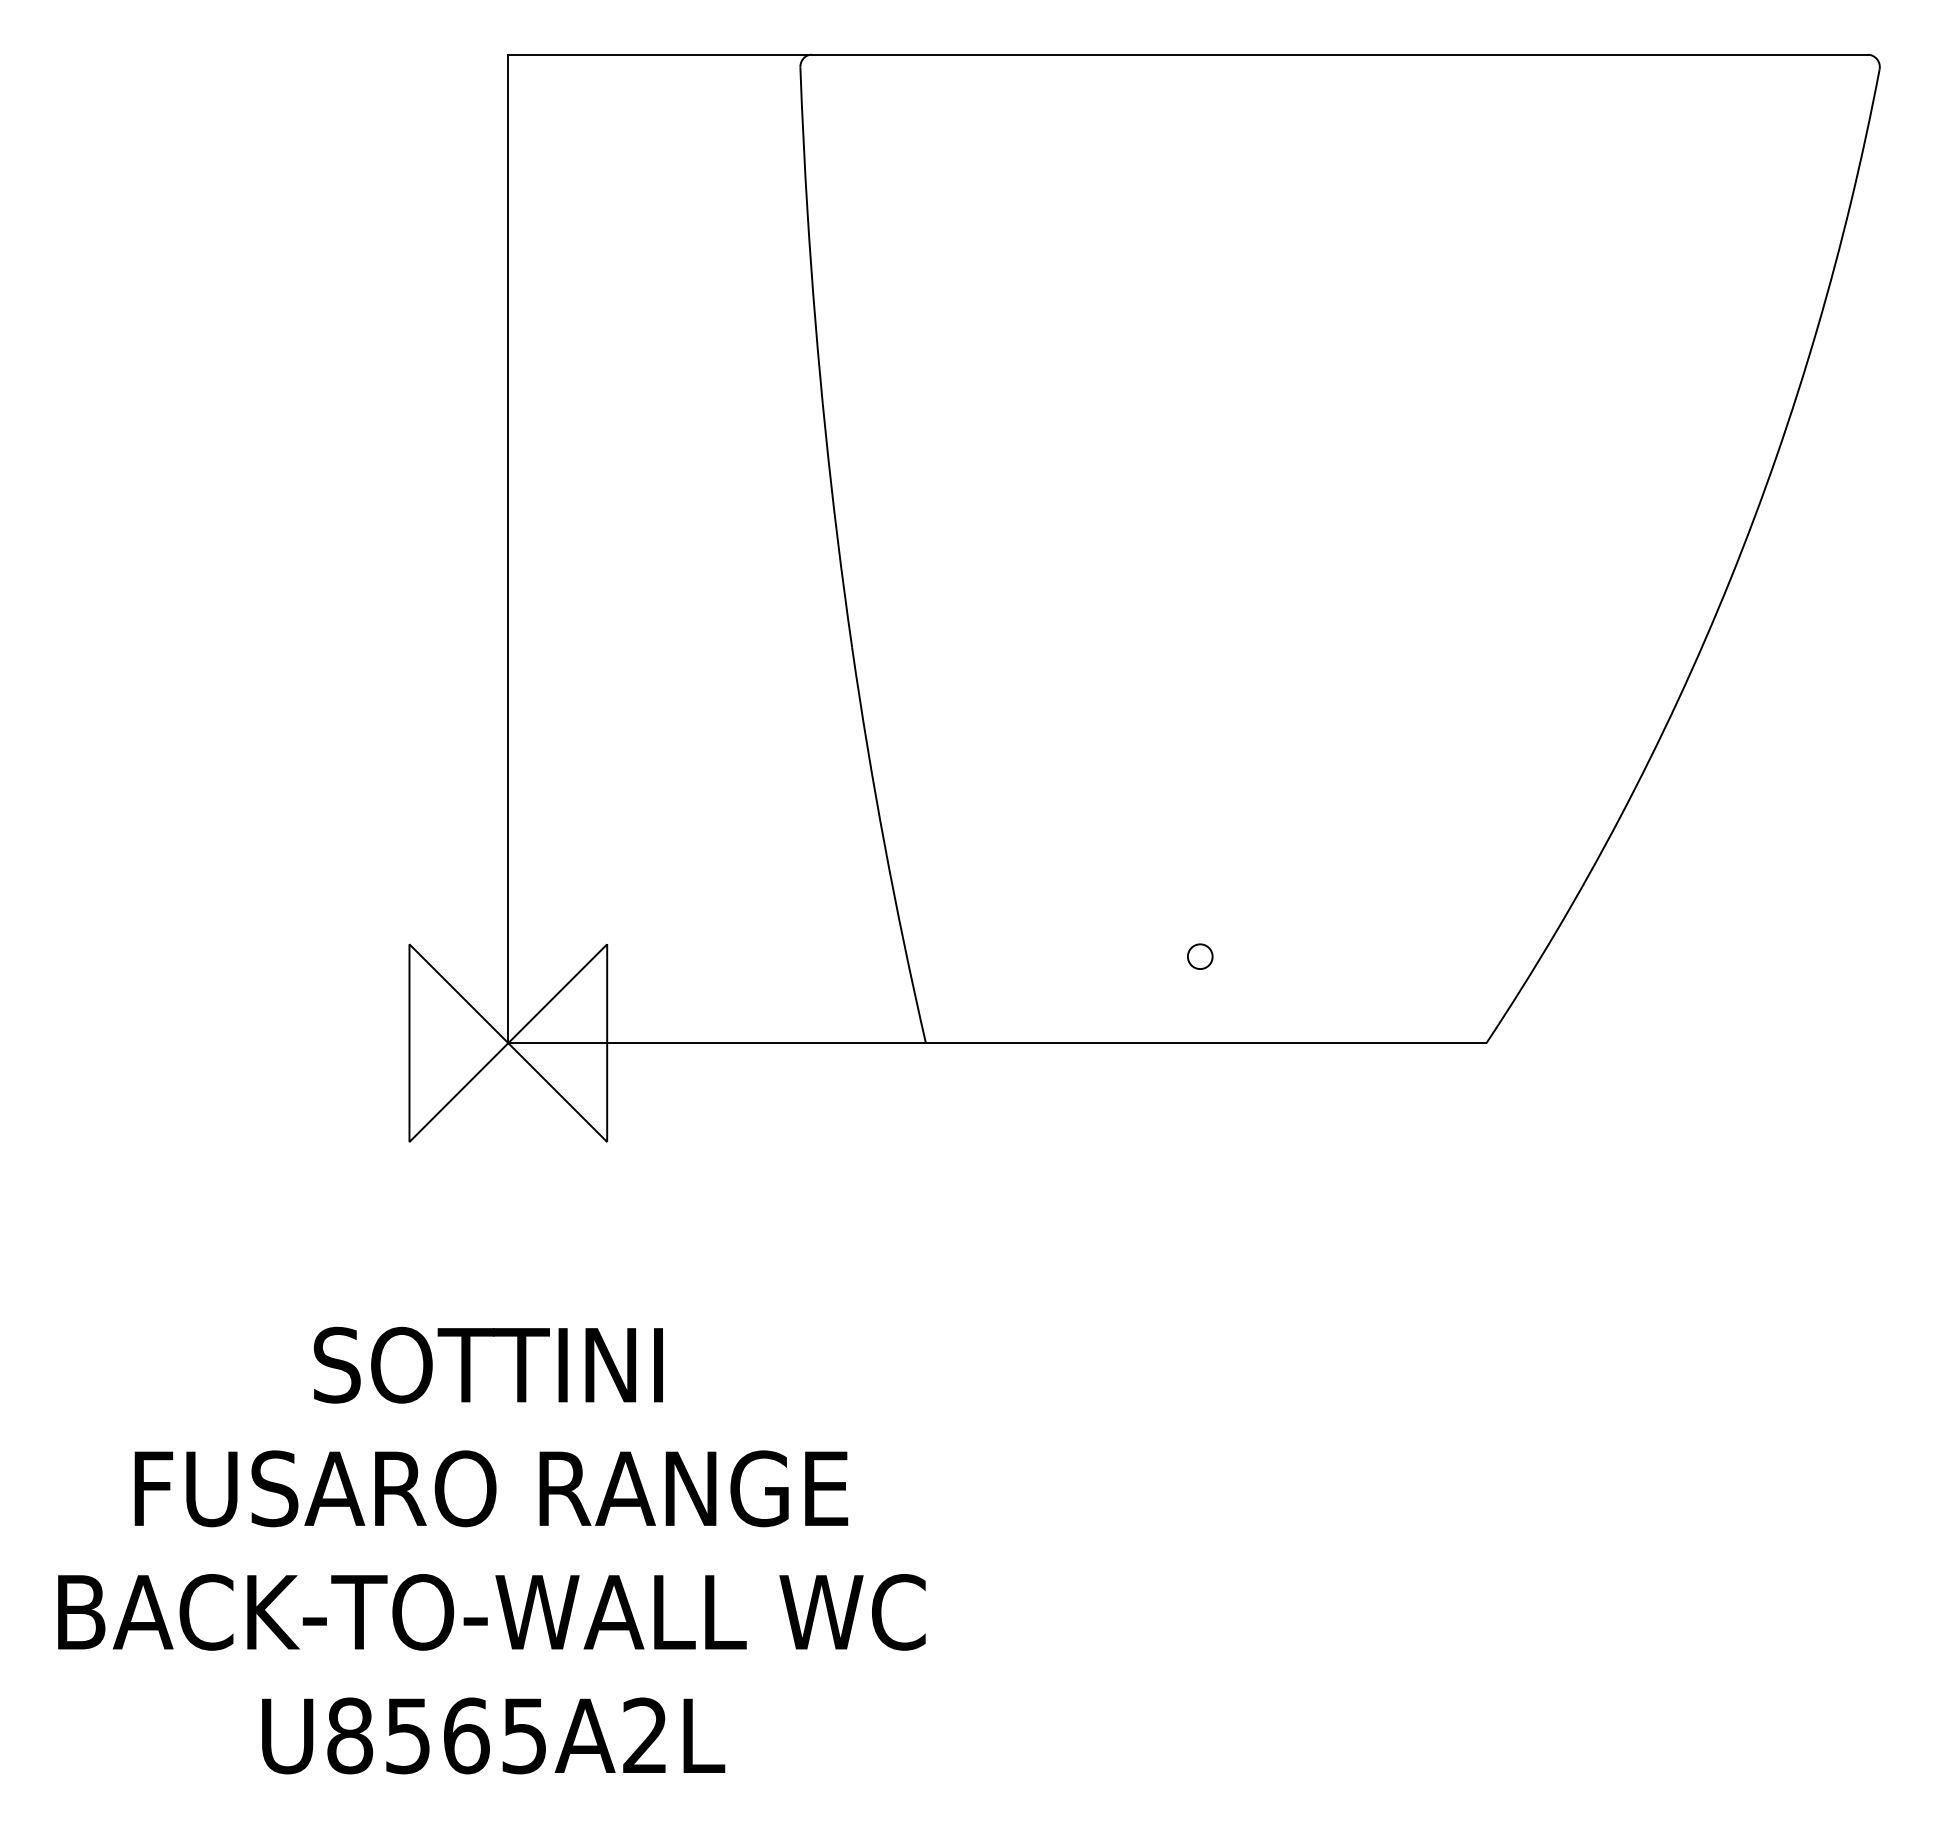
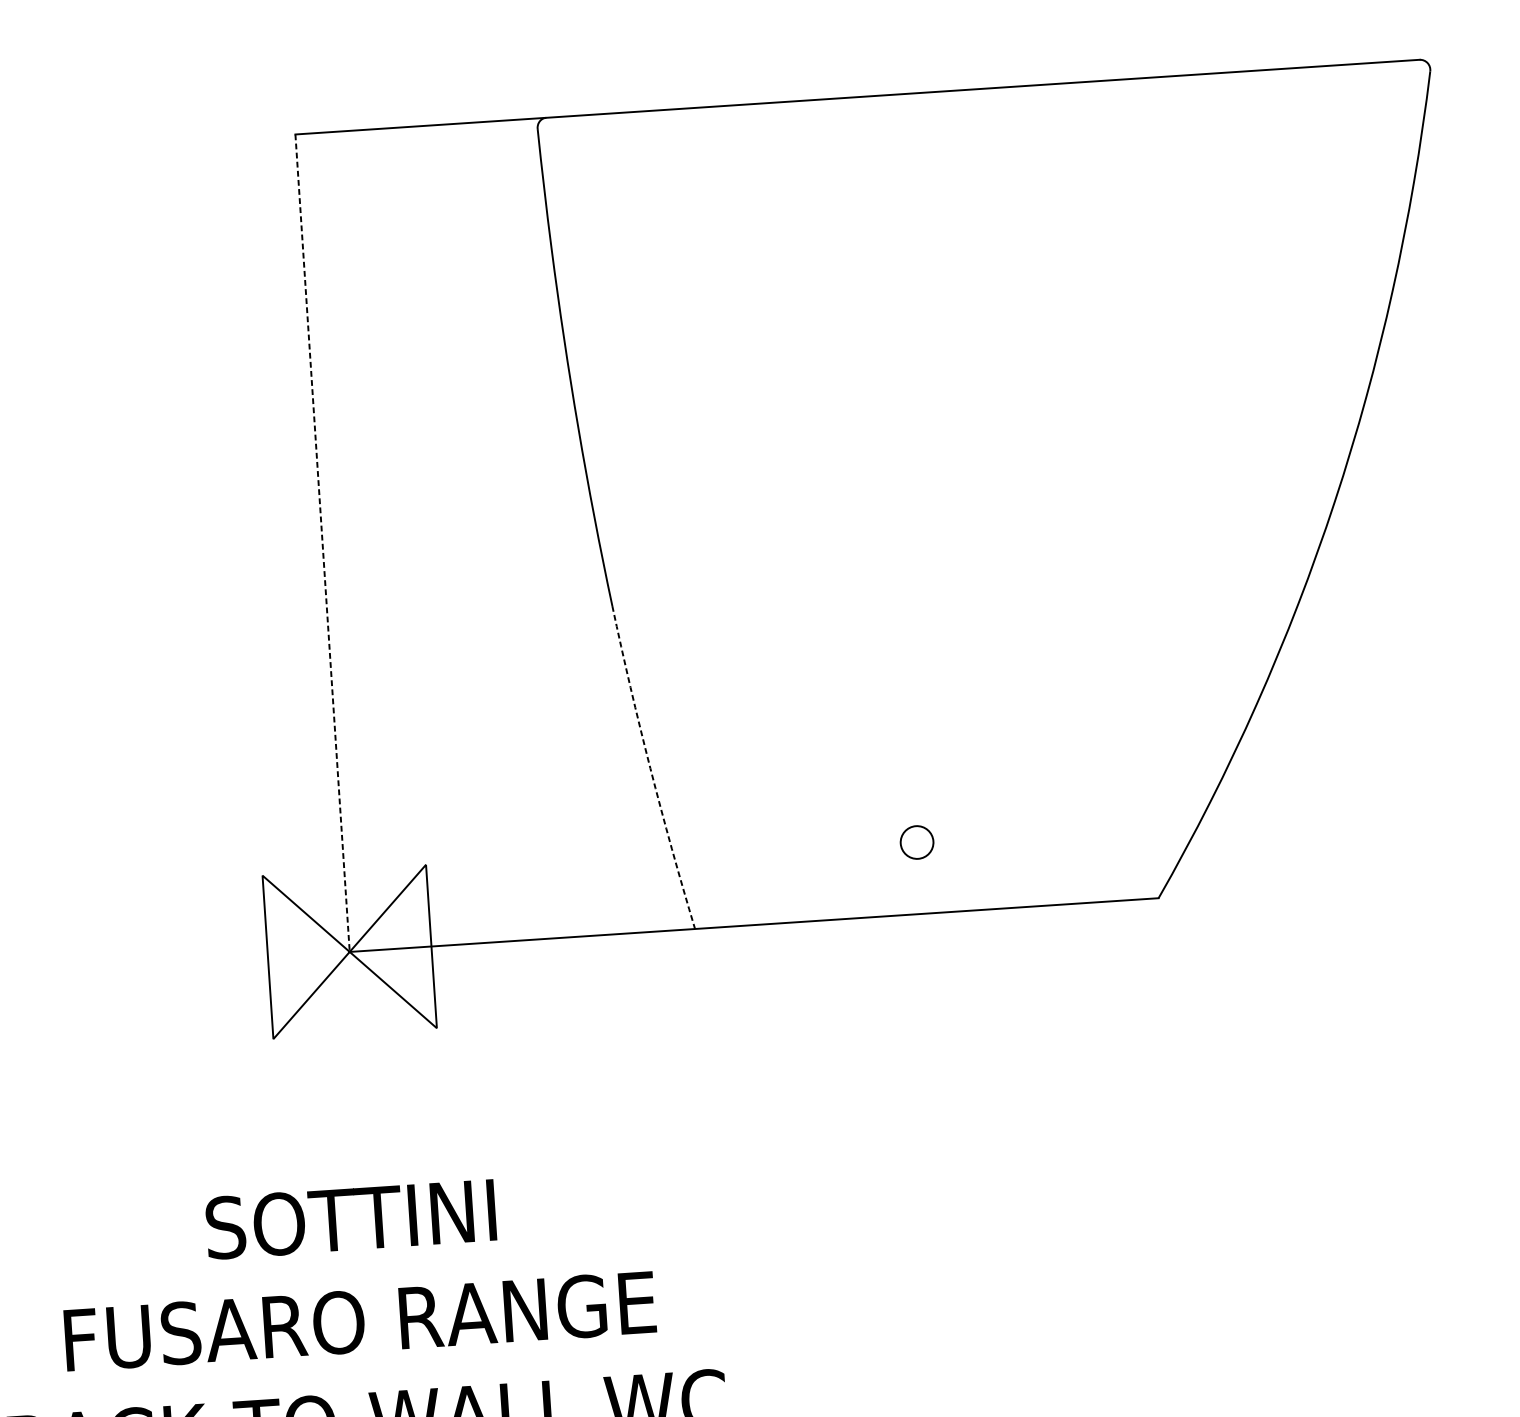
line: (508, 549) -> (322, 543), solid -> dashed
arc: (884, 846) -> (650, 768), solid -> dashed
circle: (1200, 956) -> (917, 842), size x1.6

